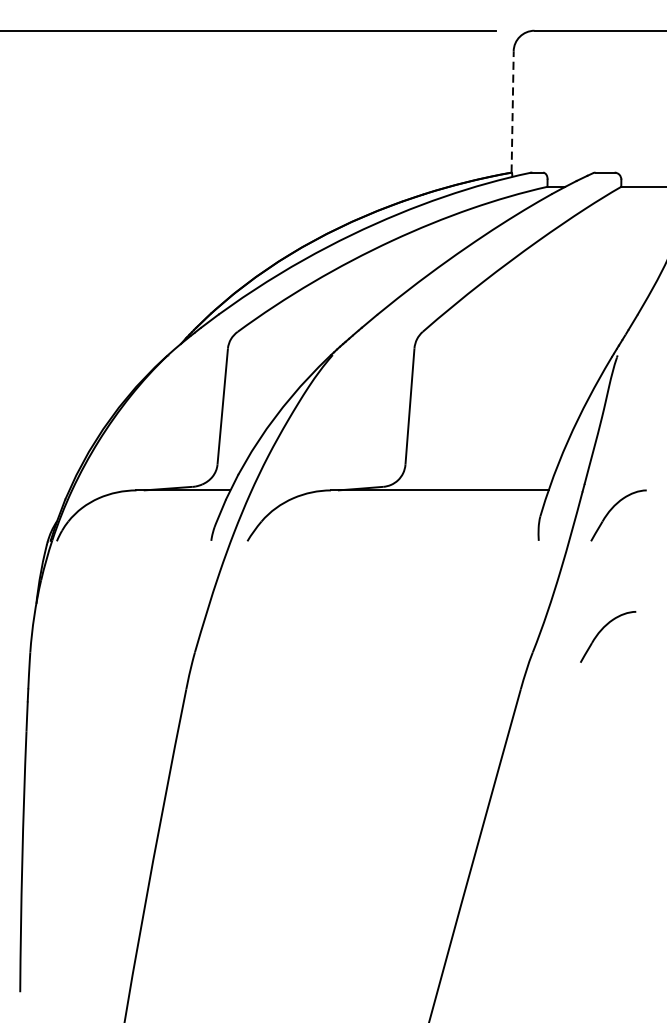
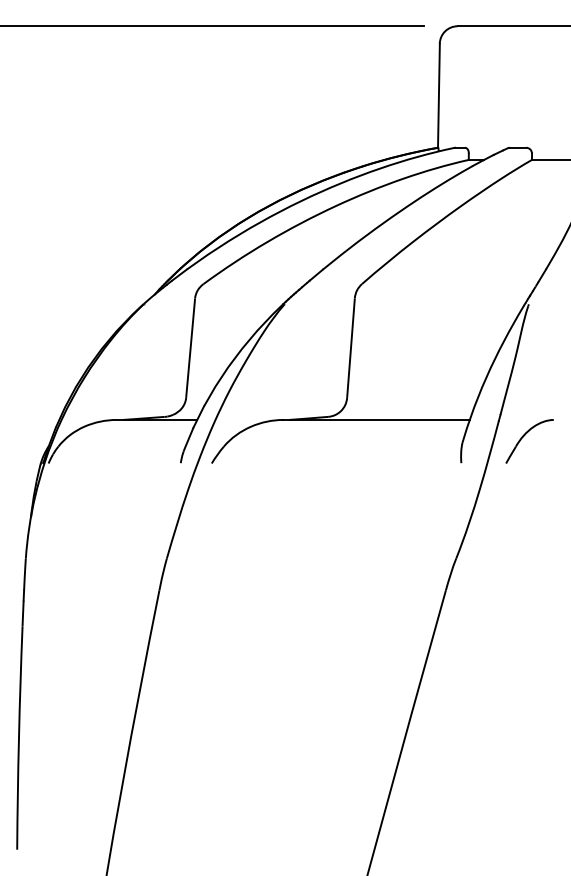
line: (512, 111) -> (438, 95), dashed -> solid
part: (602, 631) -> (515, 540), removed

